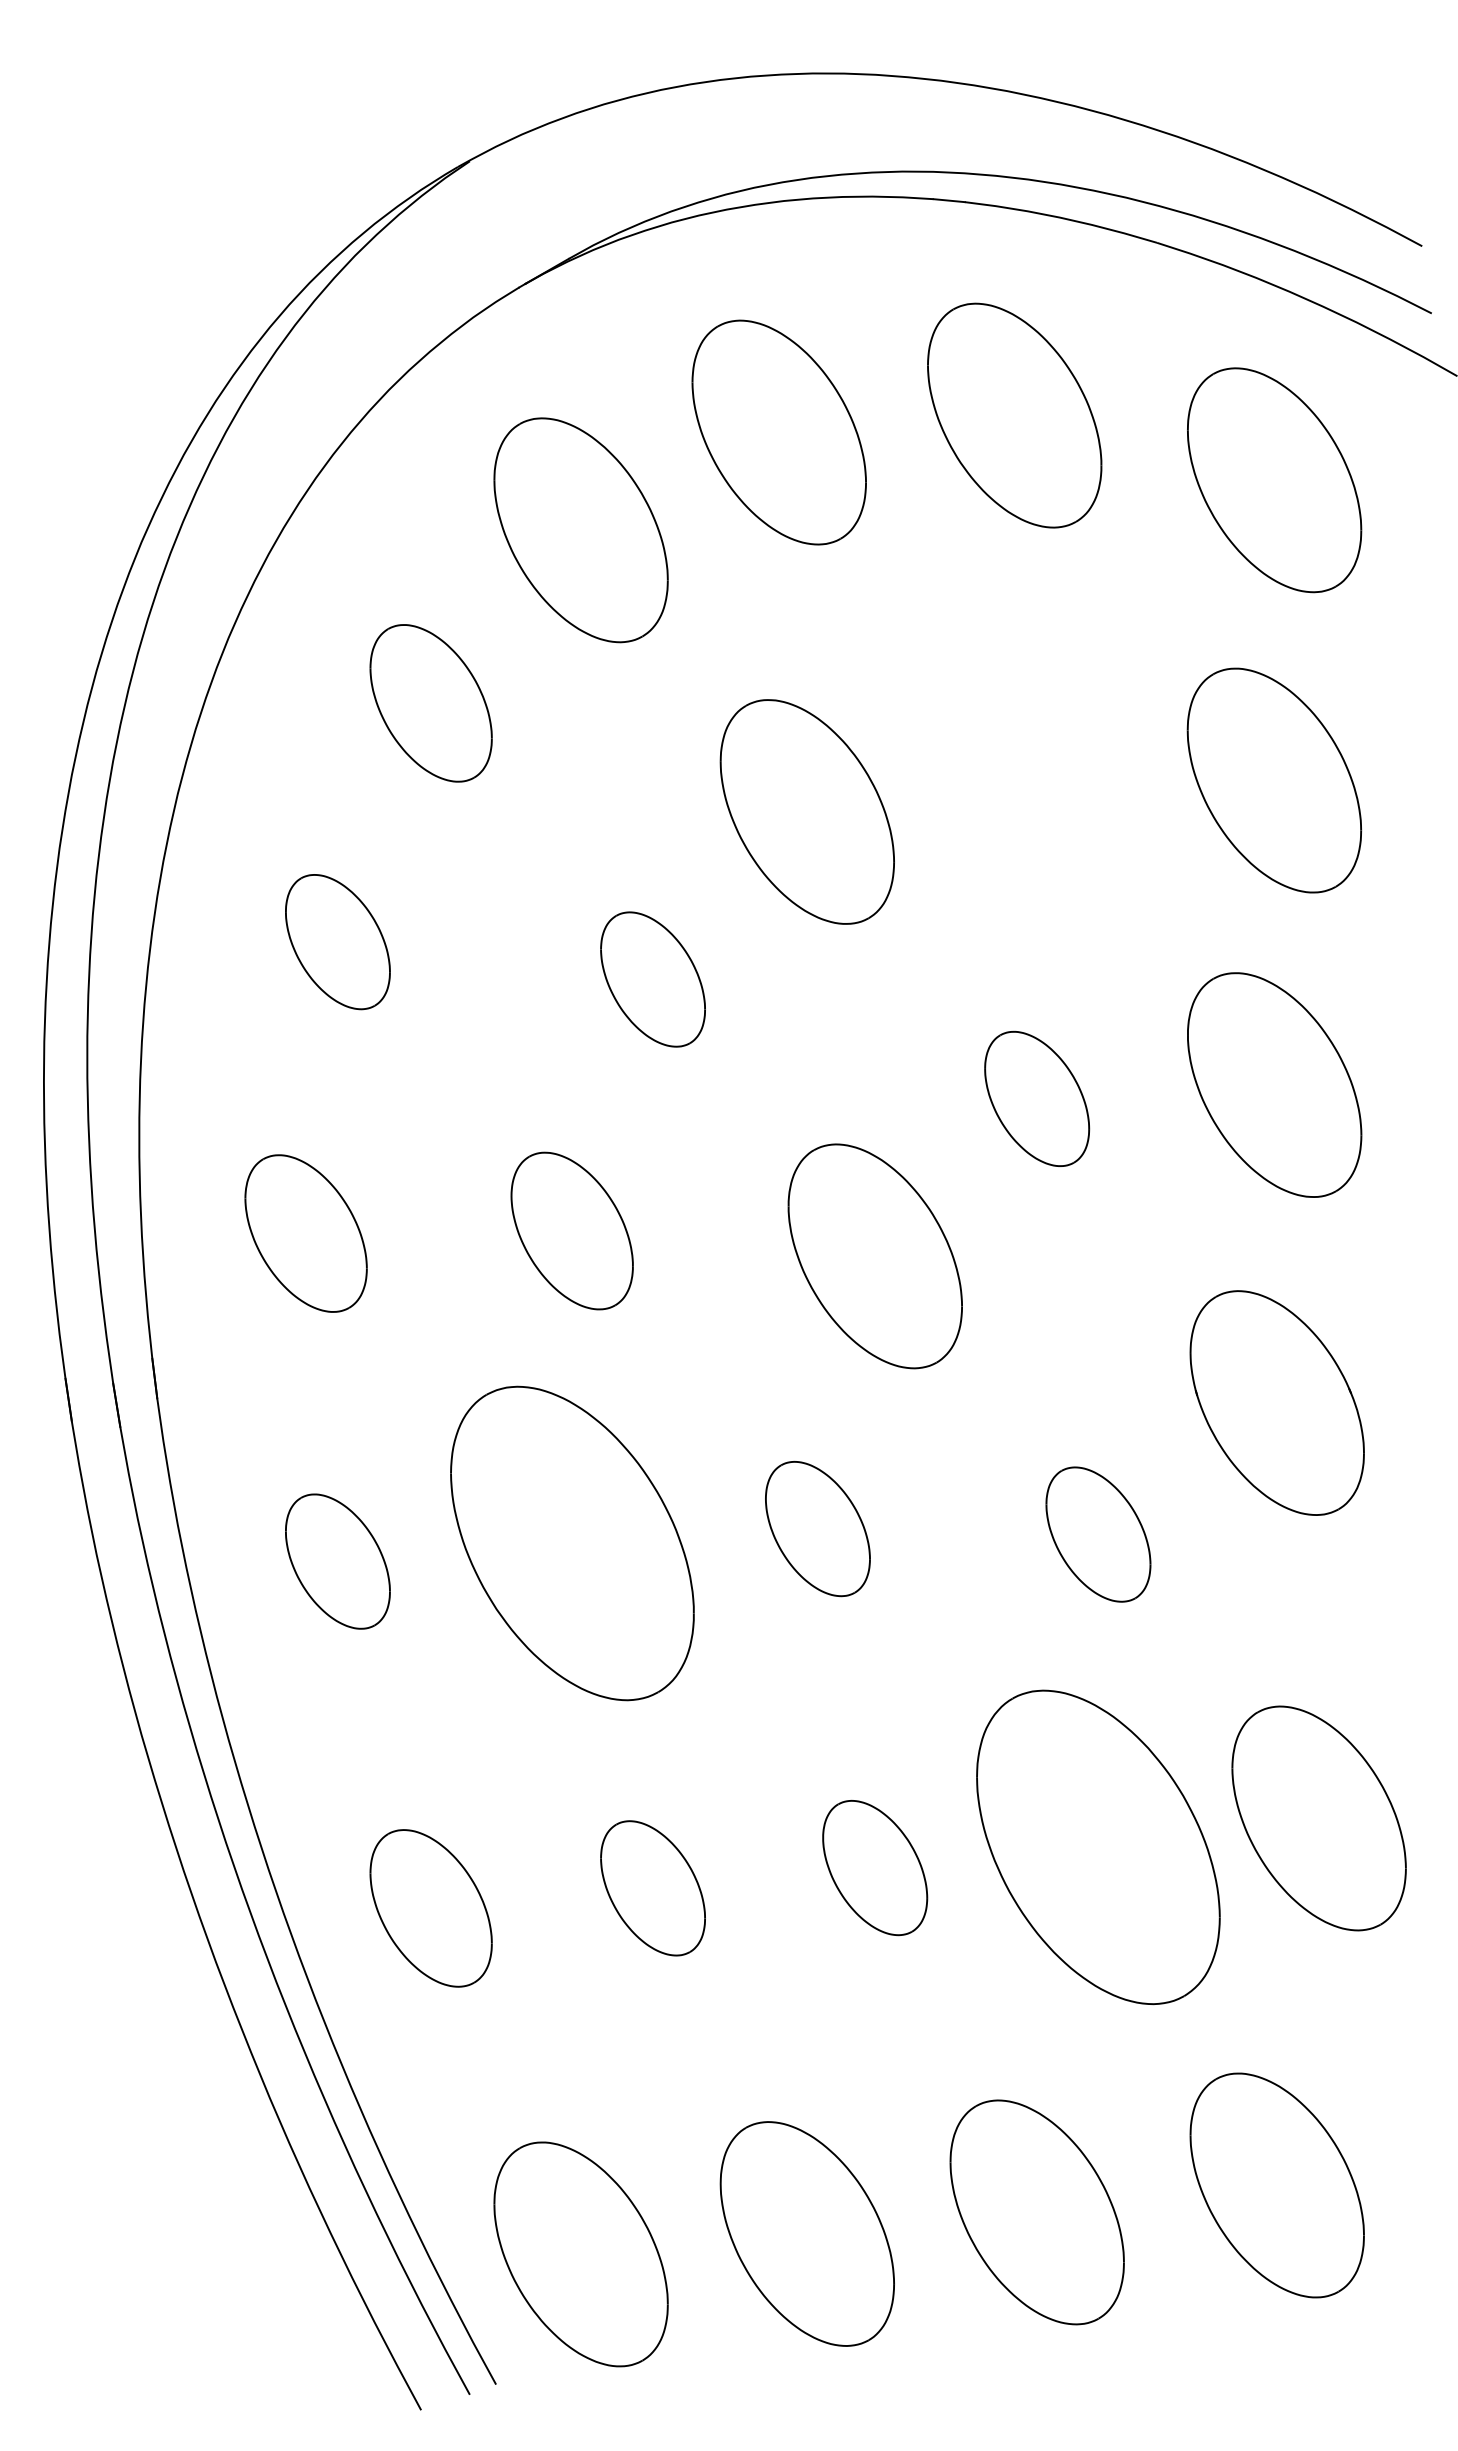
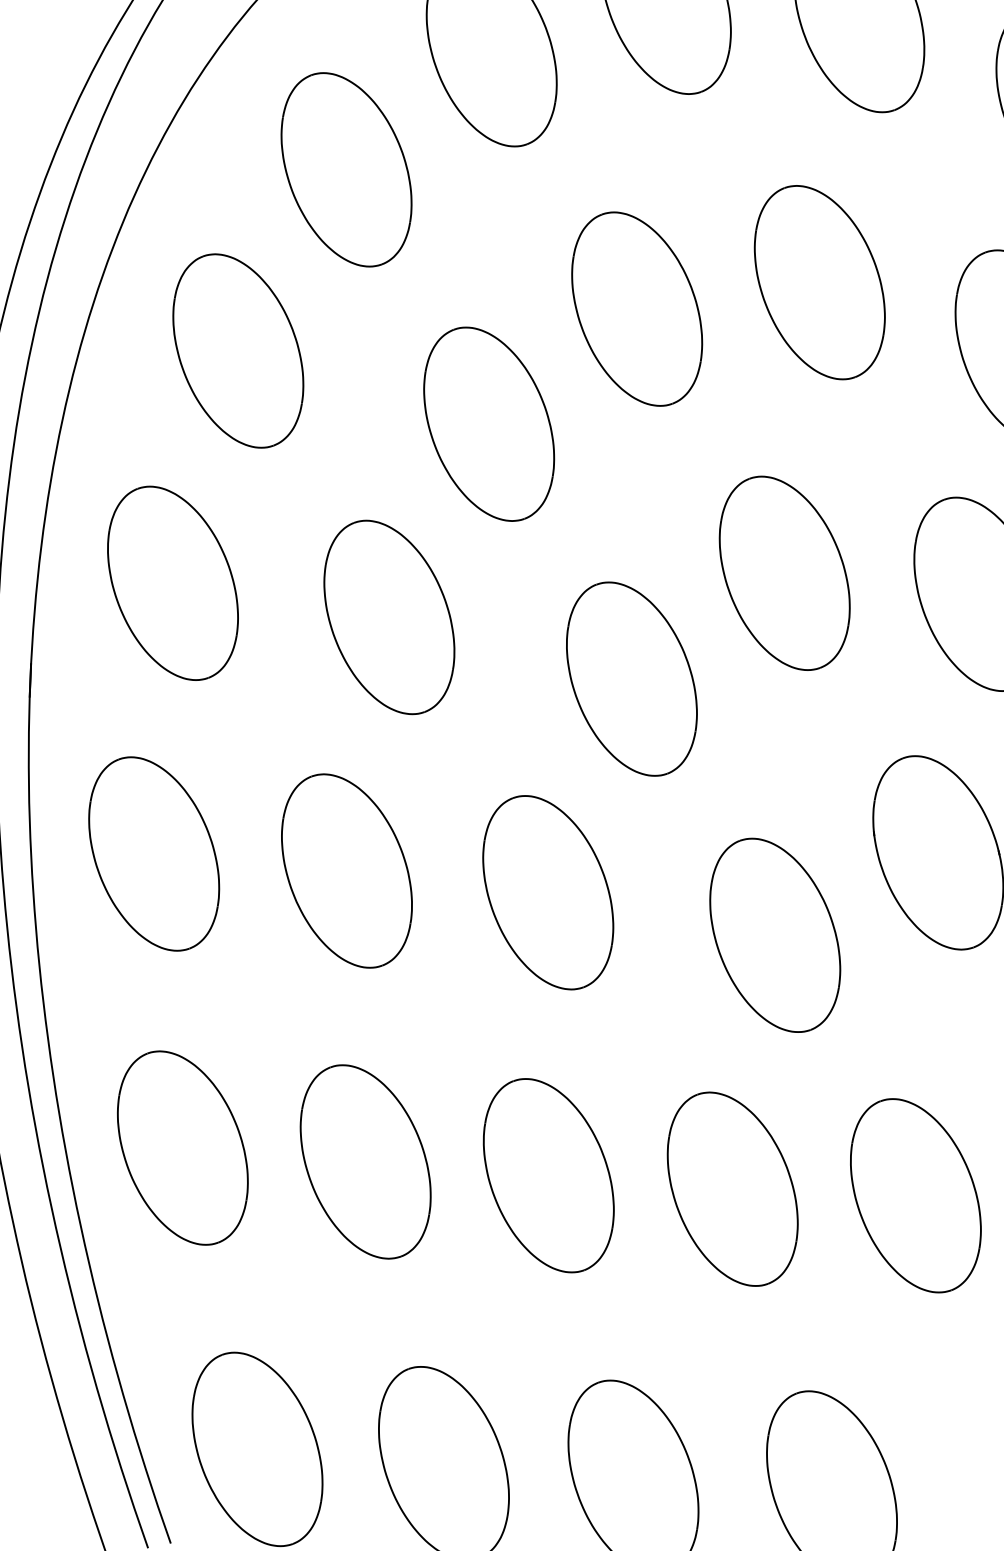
part: (430, 703) -> (345, 169), size x1.43
part: (1020, 743) -> (819, 282), added
part: (337, 941) -> (238, 350), size x1.67
part: (652, 979) -> (488, 424), size x1.67
part: (1036, 1098) -> (784, 572), size x1.67
part: (571, 1230) -> (388, 616), size x1.43
part: (305, 1233) -> (172, 583), size x1.43
part: (817, 1528) -> (548, 892), size x1.67
part: (1098, 1534) -> (775, 935), size x1.67
part: (571, 1543) -> (346, 870), size x0.71
part: (337, 1561) -> (153, 853), size x1.67
part: (1098, 1847) -> (732, 1189), size x0.71
part: (874, 1867) -> (548, 1175), size x1.67
part: (652, 1888) -> (365, 1162), size x1.67
part: (430, 1908) -> (182, 1148), size x1.43

